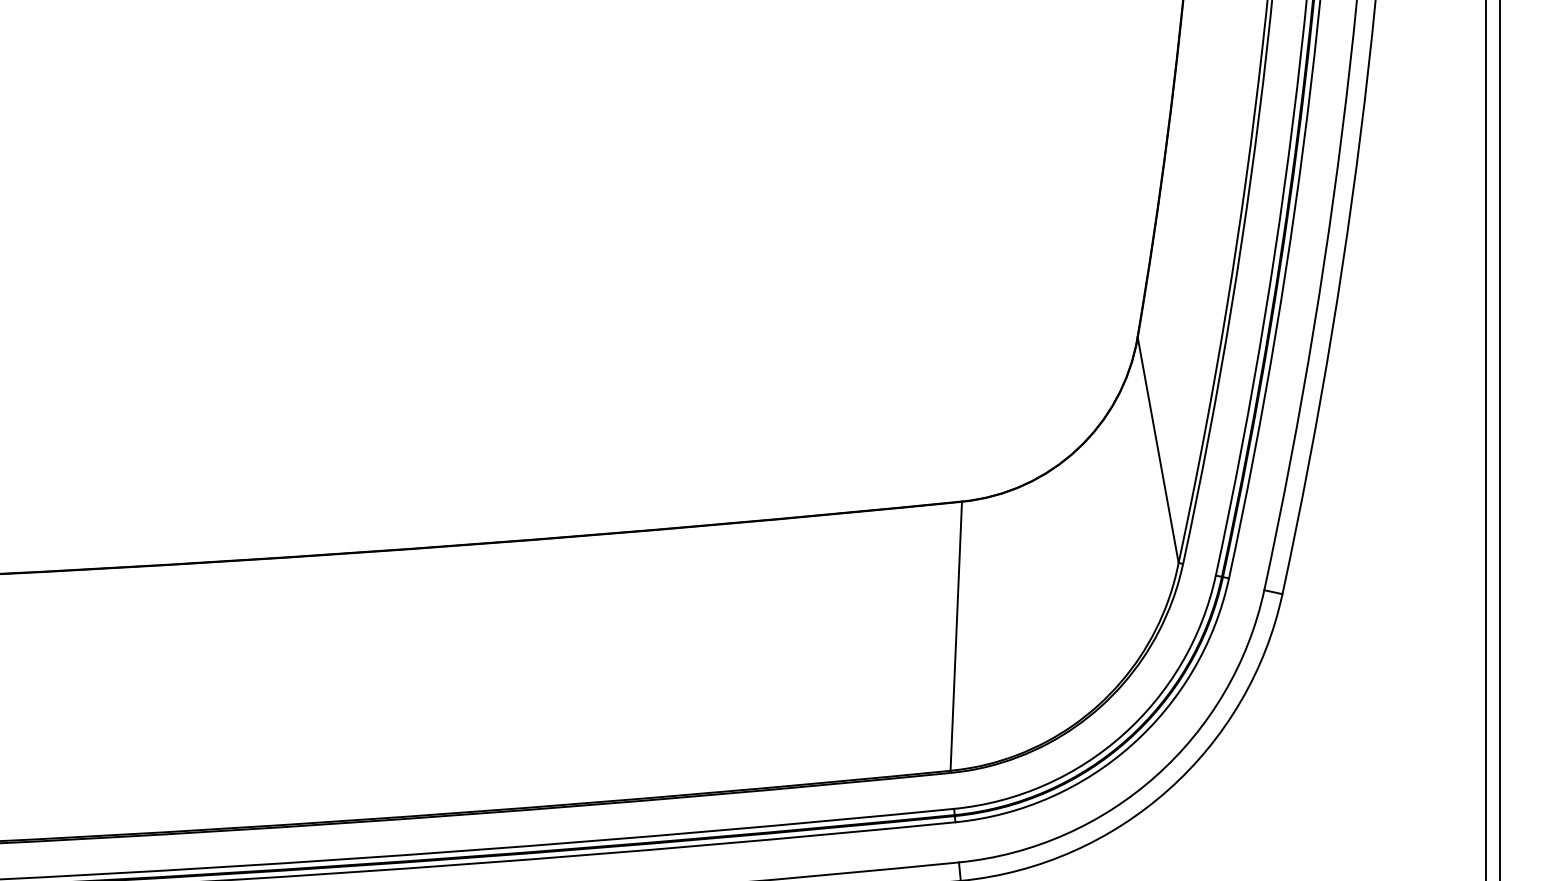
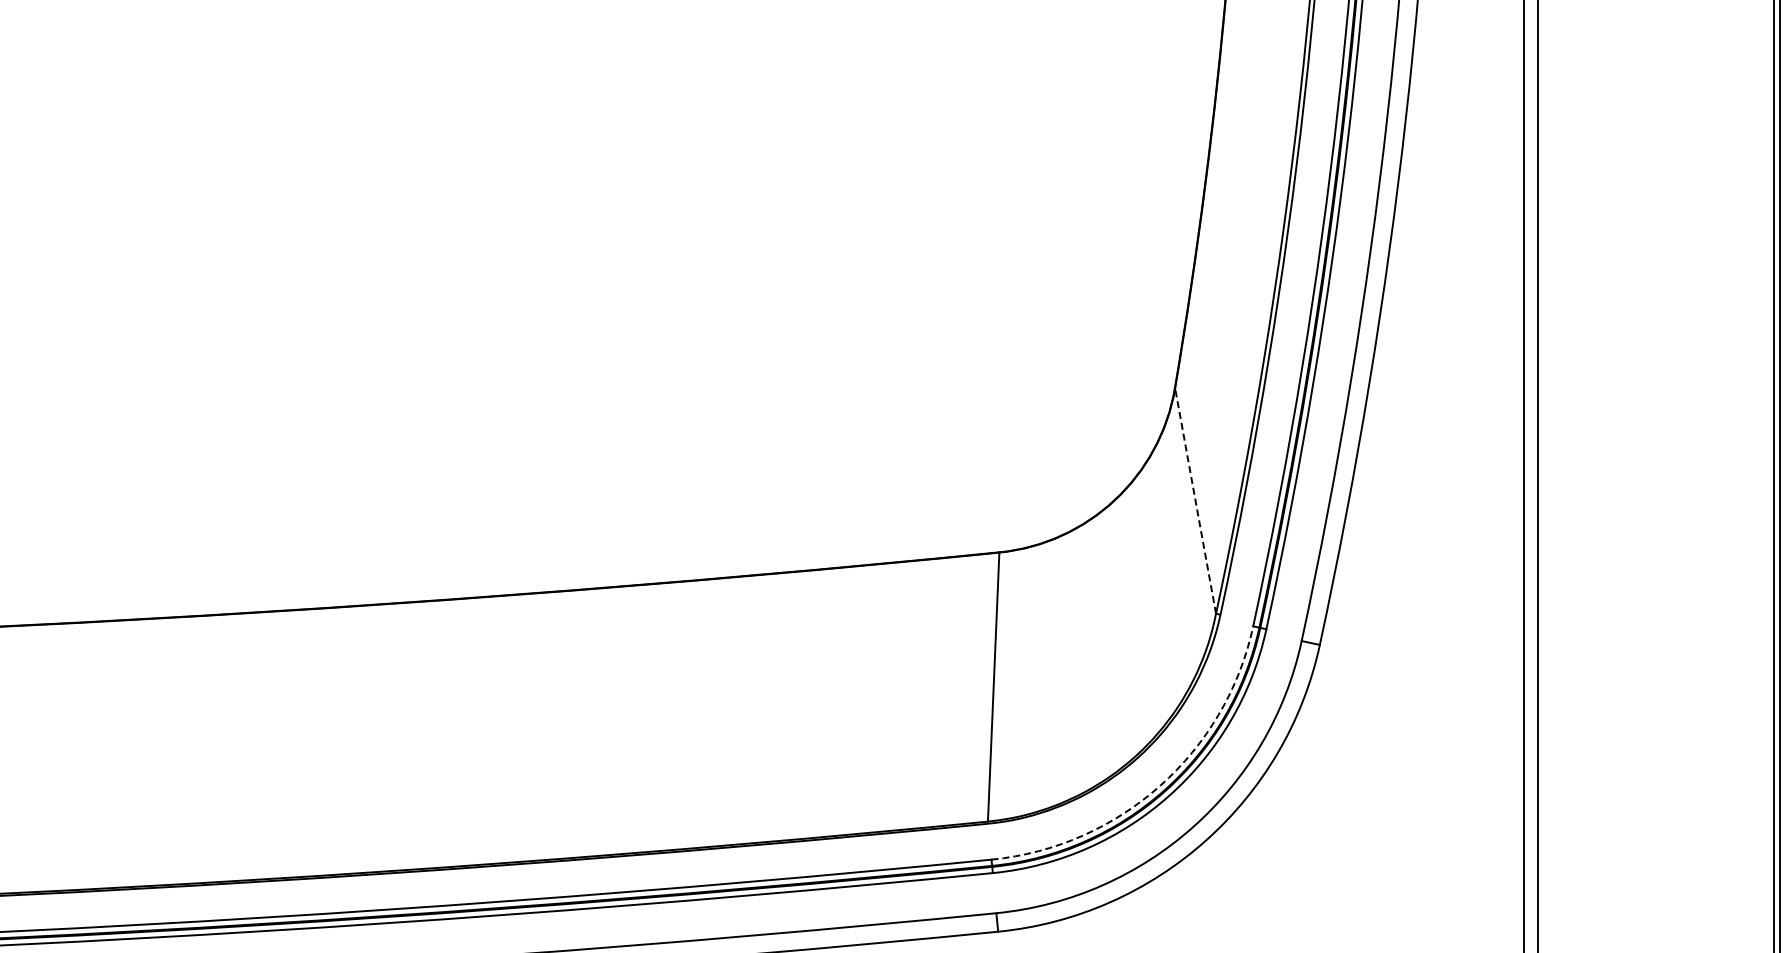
line: (1158, 450) -> (1195, 501), solid -> dashed
arc: (1123, 734) -> (1160, 785), solid -> dashed

